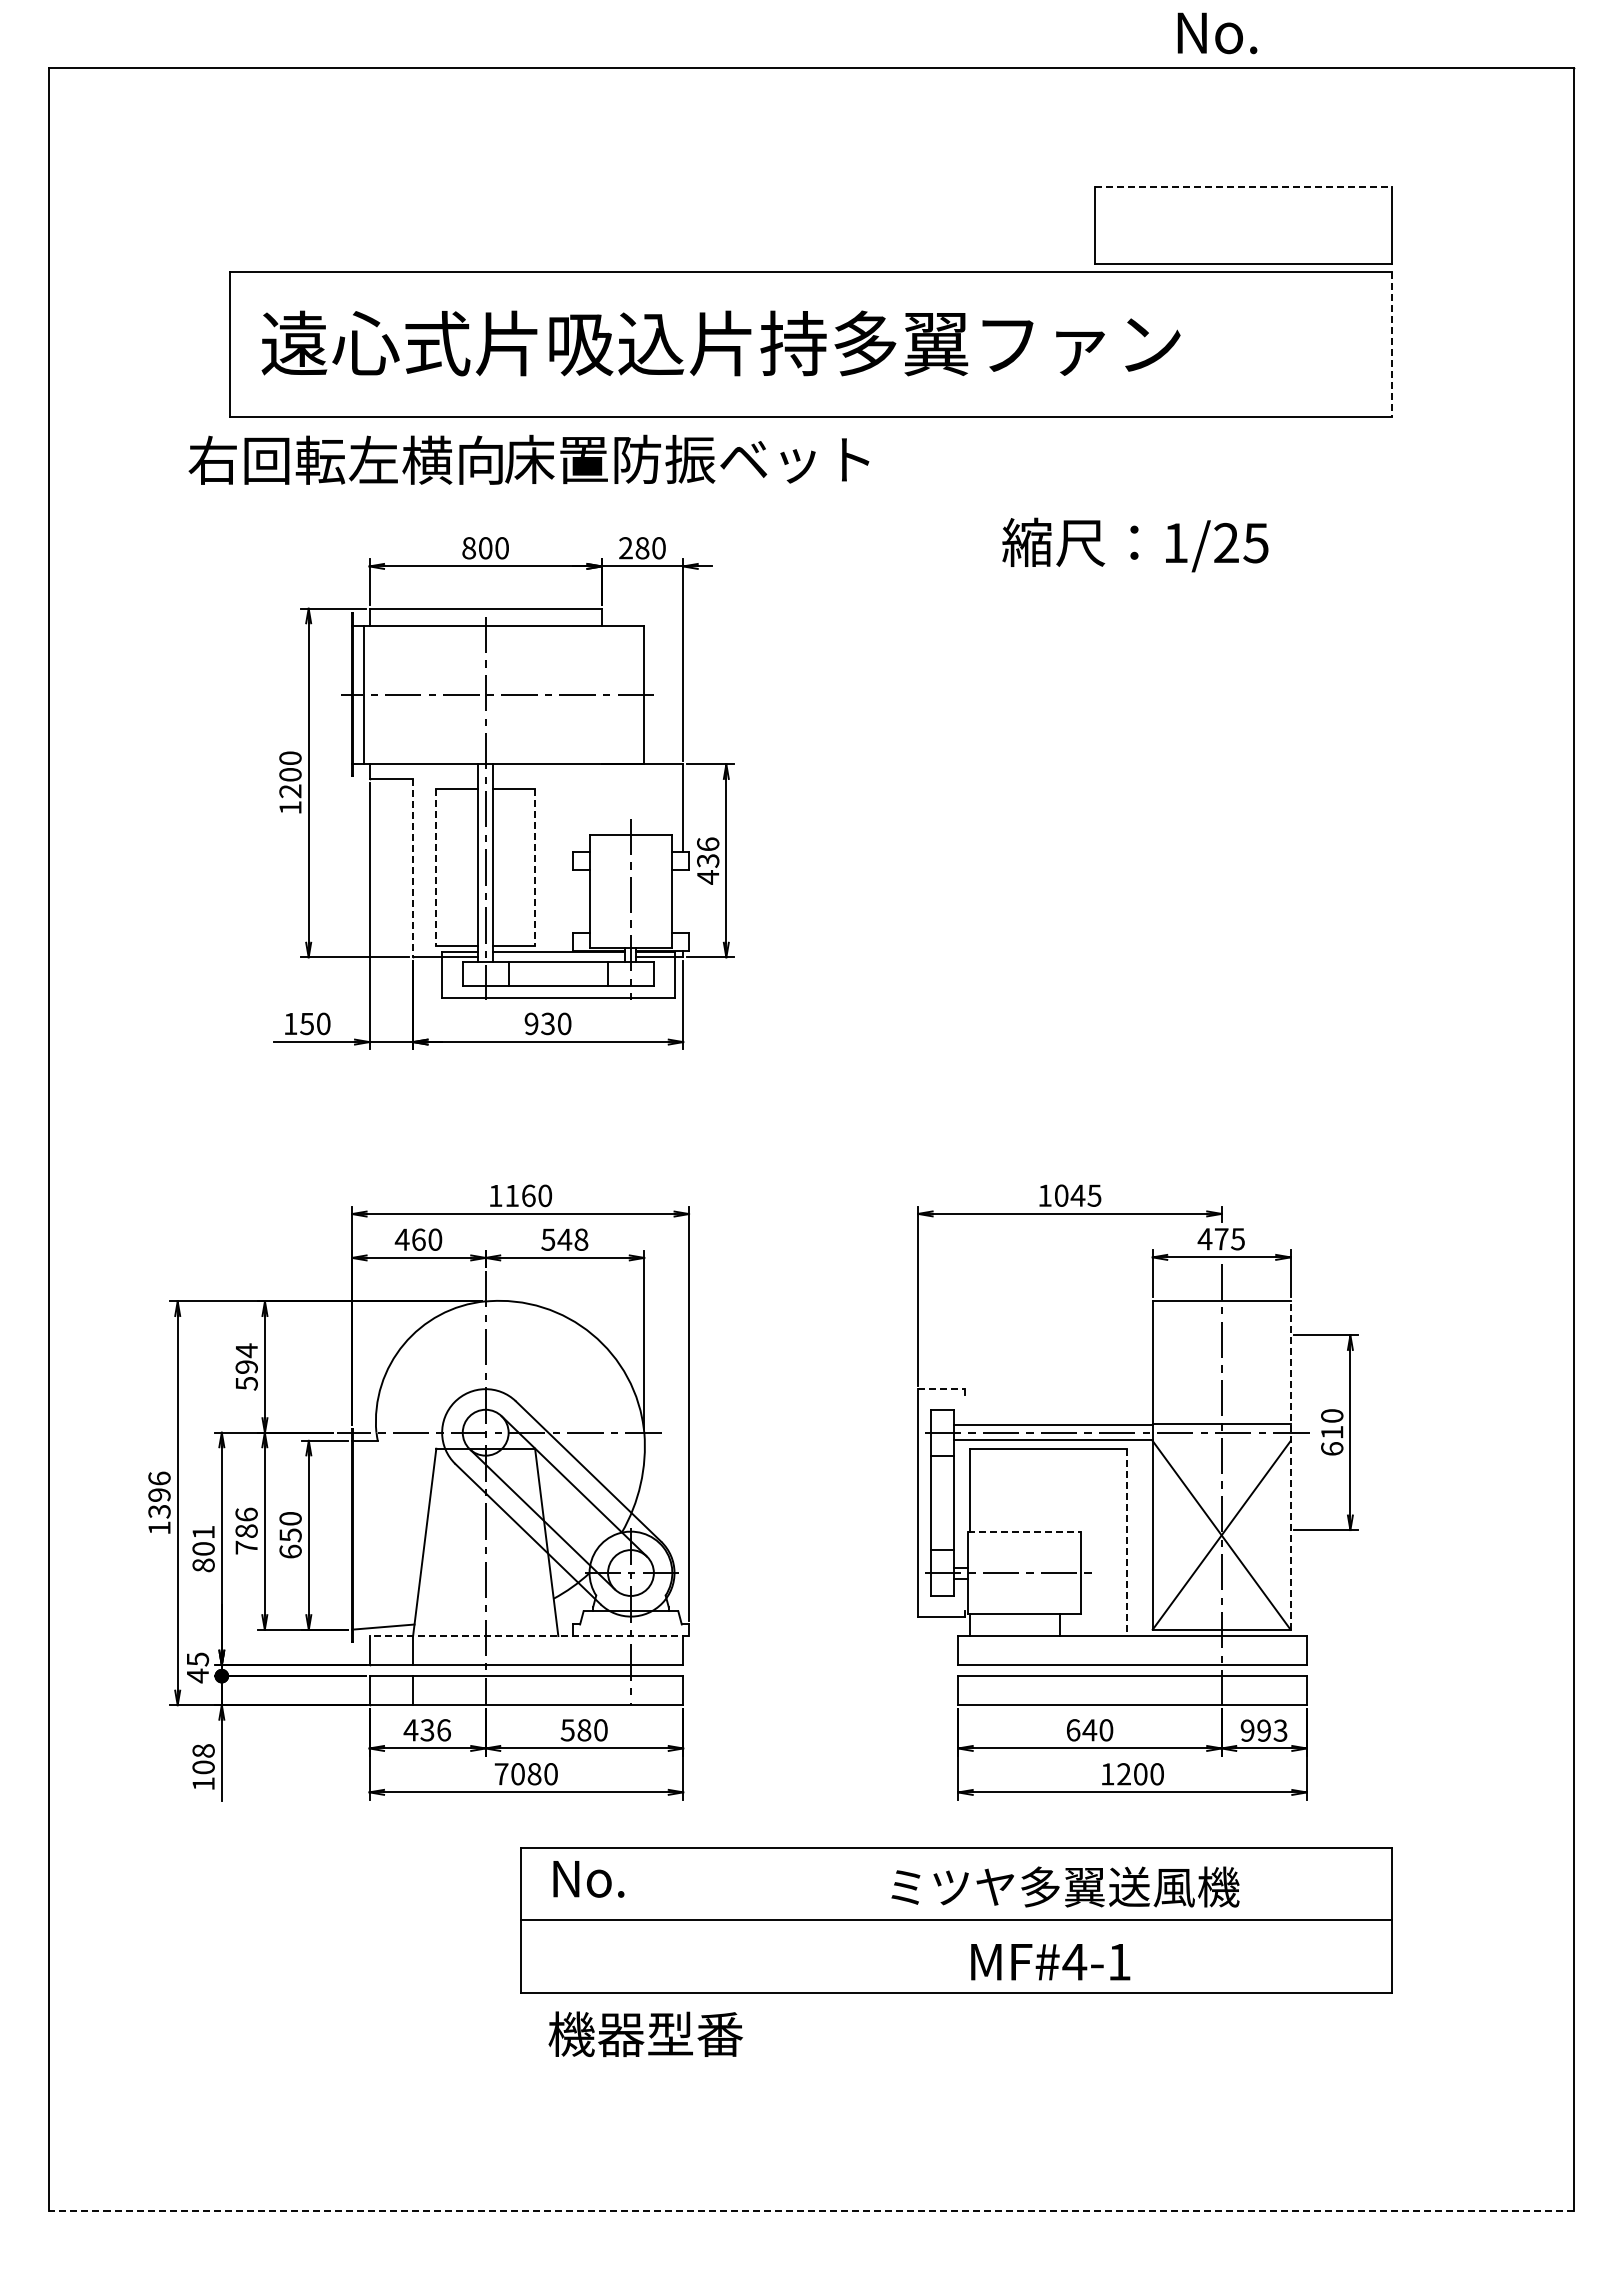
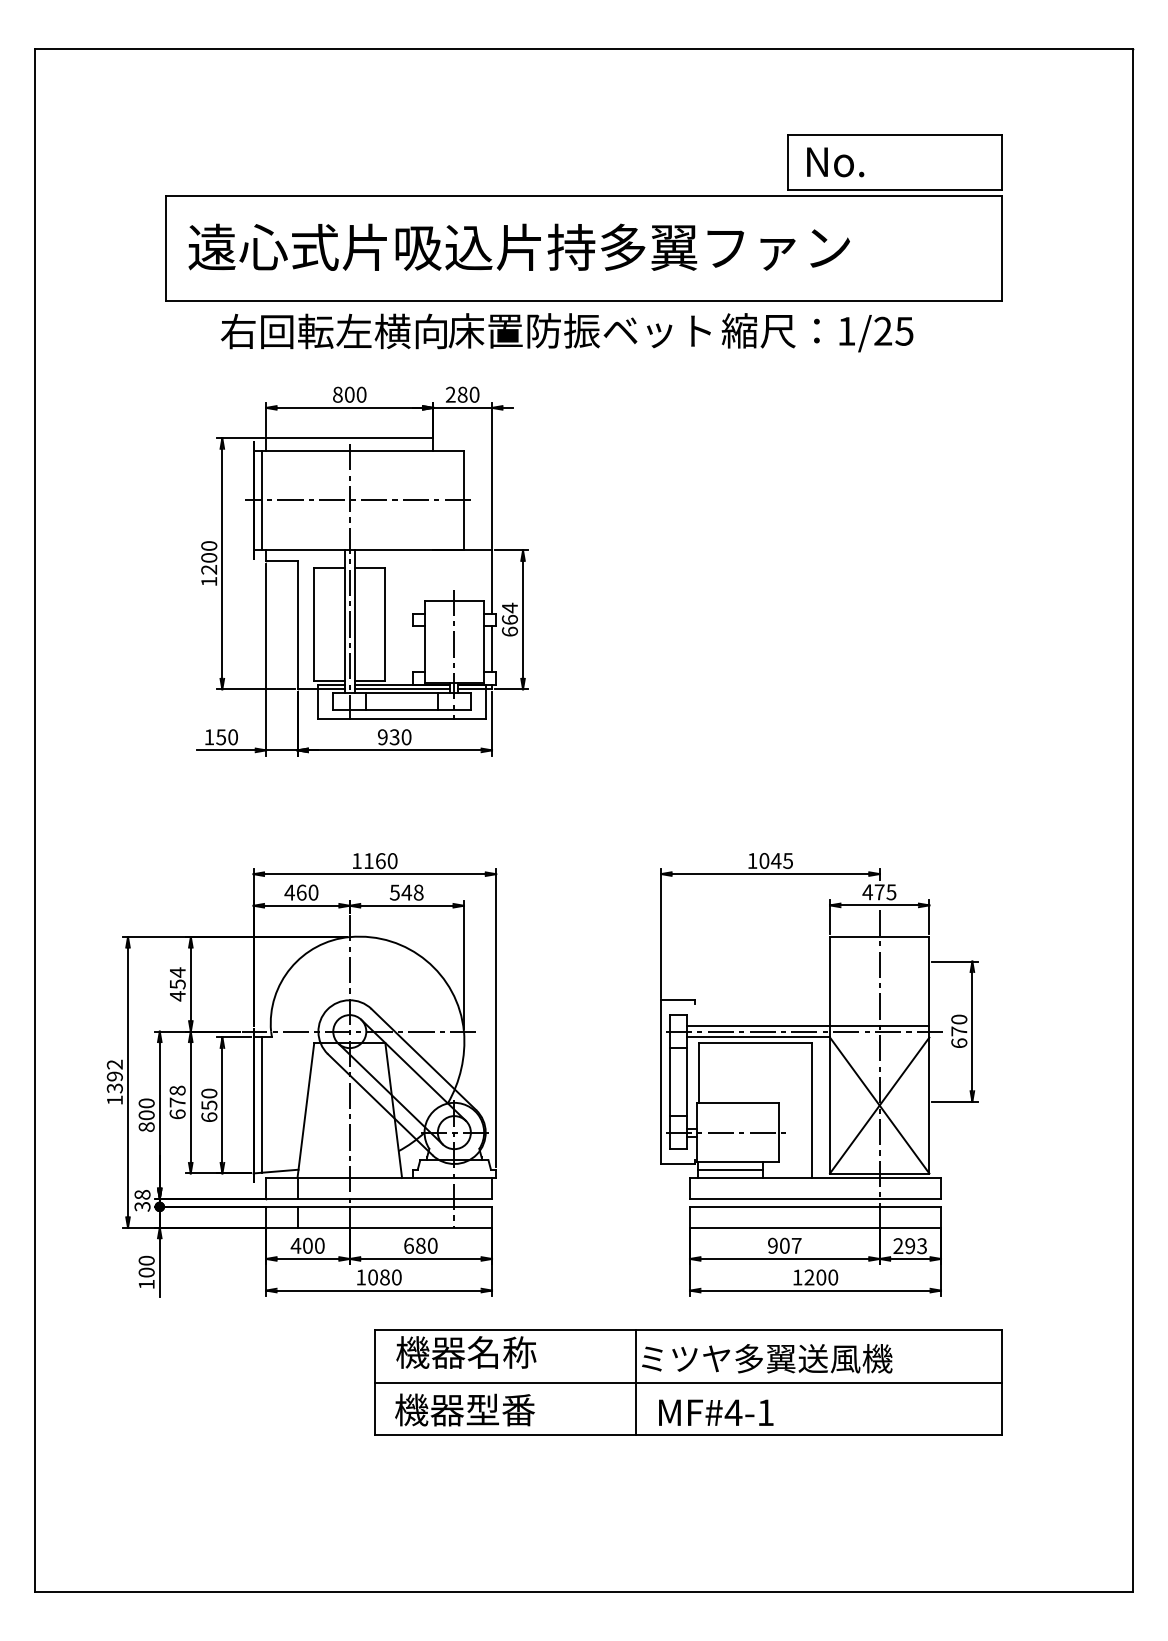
text: (1217, 33) -> (835, 162), moved
line: (1243, 187) -> (895, 135), dashed -> solid
line: (1391, 344) -> (1001, 248), dashed -> solid
text: (528, 459) -> (465, 330), moved
text: (1135, 544) -> (817, 332), moved
text: (708, 860) -> (510, 619), 436 -> 664
line: (413, 868) -> (297, 625), dashed -> solid
line: (436, 868) -> (314, 625), dashed -> solid
line: (535, 868) -> (385, 625), dashed -> solid
line: (683, 901) -> (492, 649), added
line: (558, 957) -> (402, 689), added
text: (246, 1375) -> (177, 990), 594 -> 454
line: (941, 1389) -> (677, 1000), dashed -> solid
text: (1332, 1432) -> (959, 1031), 610 -> 670
line: (1290, 1464) -> (929, 1054), dashed -> solid
text: (159, 1478) -> (114, 1064), 1396 -> 1392
text: (246, 1530) -> (177, 1102), 786 -> 678
line: (1024, 1531) -> (737, 1102), dashed -> solid
text: (203, 1532) -> (146, 1103), 801 -> 800
line: (363, 1534) -> (261, 1104), added
line: (1127, 1542) -> (811, 1110), dashed -> solid
line: (1014, 1624) -> (730, 1169), added
line: (529, 1636) -> (381, 1178), dashed -> solid
text: (197, 1667) -> (142, 1200), 45 -> 38
text: (435, 1730) -> (313, 1246), 436 -> 400
text: (567, 1730) -> (408, 1246), 580 -> 680
text: (1089, 1730) -> (784, 1246), 640 -> 907
text: (1247, 1730) -> (898, 1246), 993 -> 293
text: (203, 1750) -> (146, 1260), 108 -> 100
text: (501, 1774) -> (361, 1277), 7080 -> 1080
text: (647, 1878) -> (466, 1352), No. -> 機器名称
line: (883, 1919) -> (636, 1382), added
text: (1050, 1962) -> (716, 1413), moved
text: (645, 2033) -> (464, 1409), moved
line: (810, 2210) -> (583, 1591), dashed -> solid

